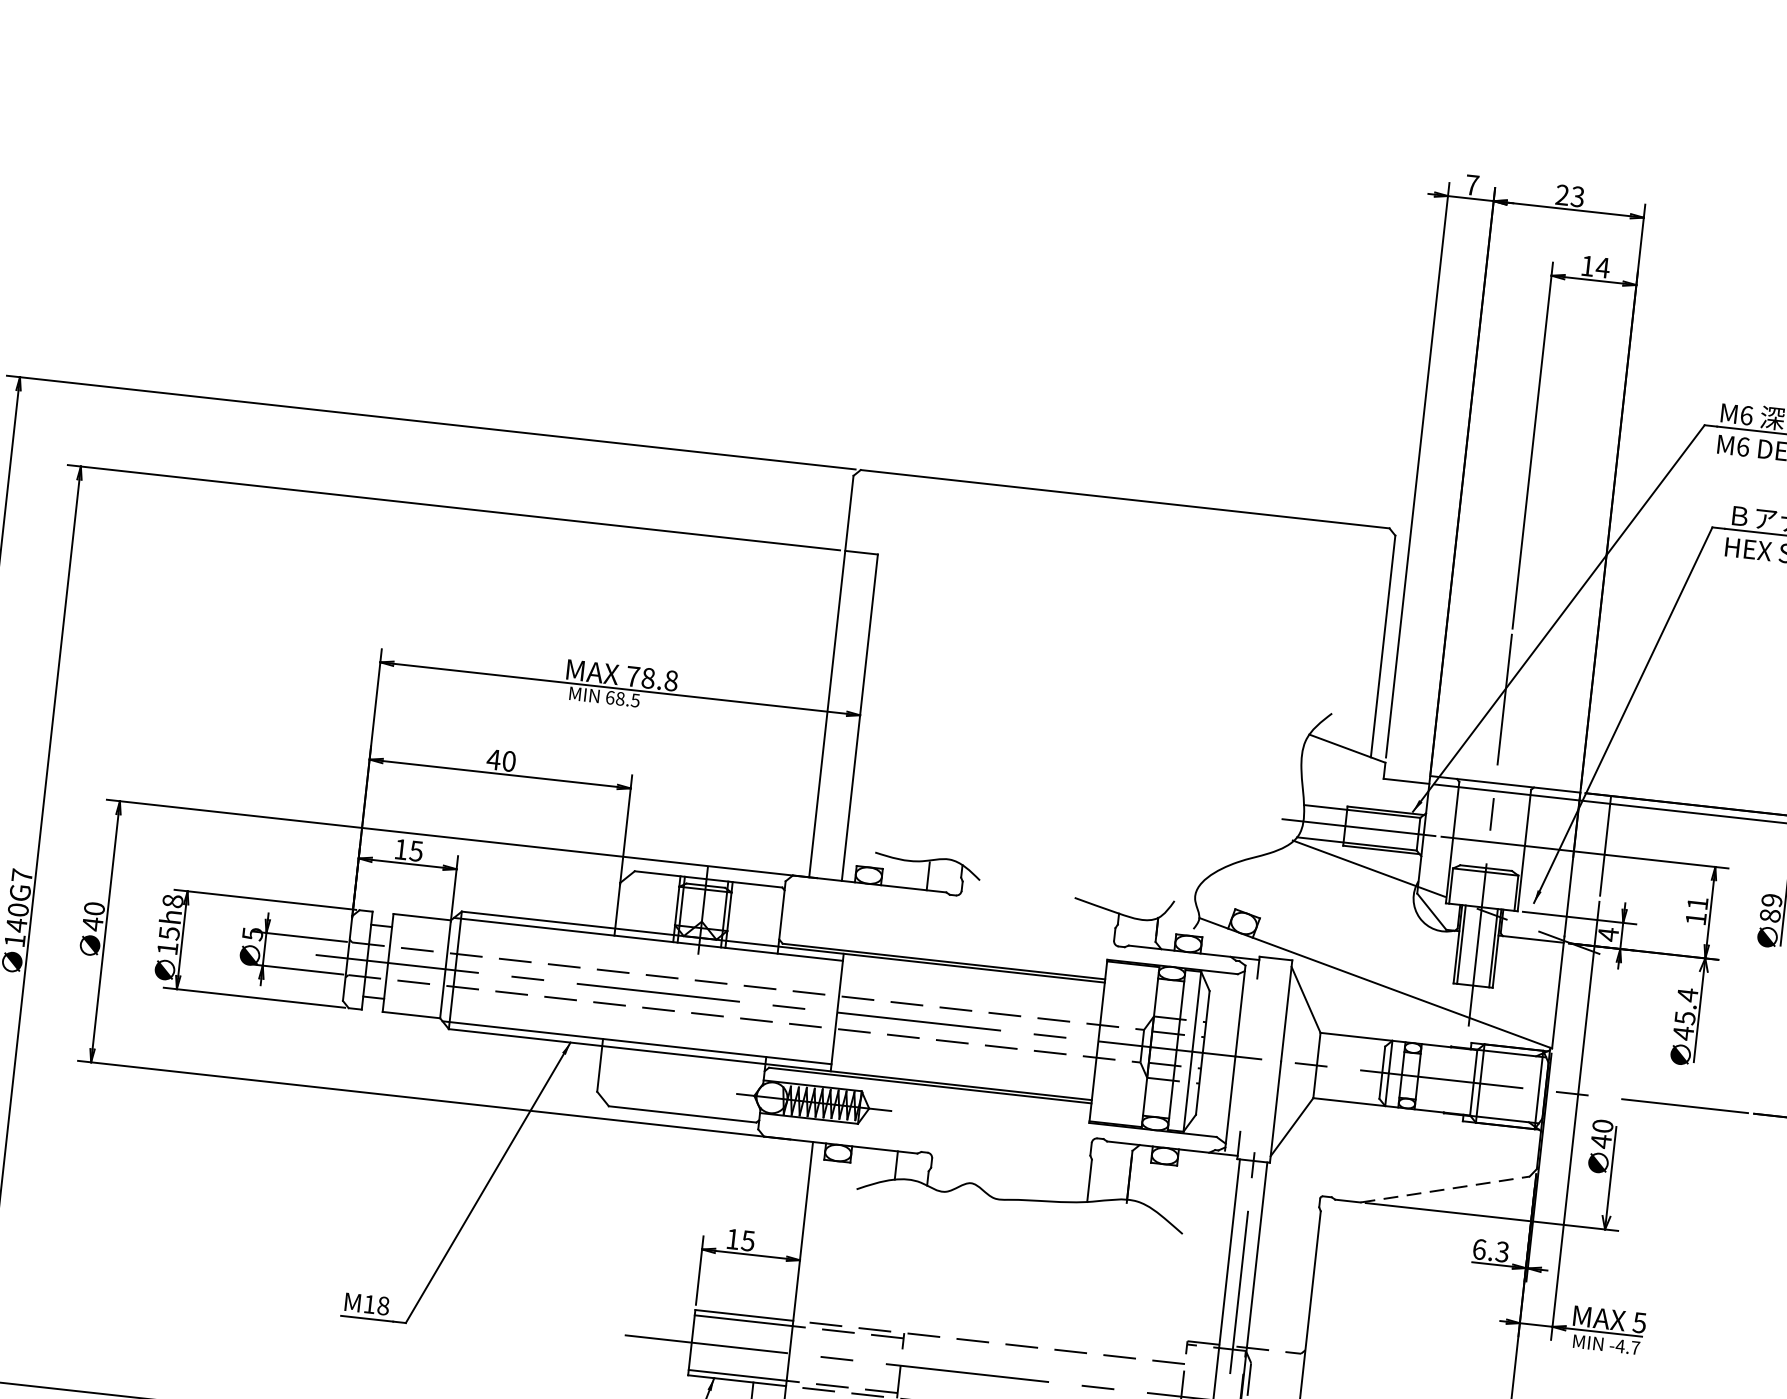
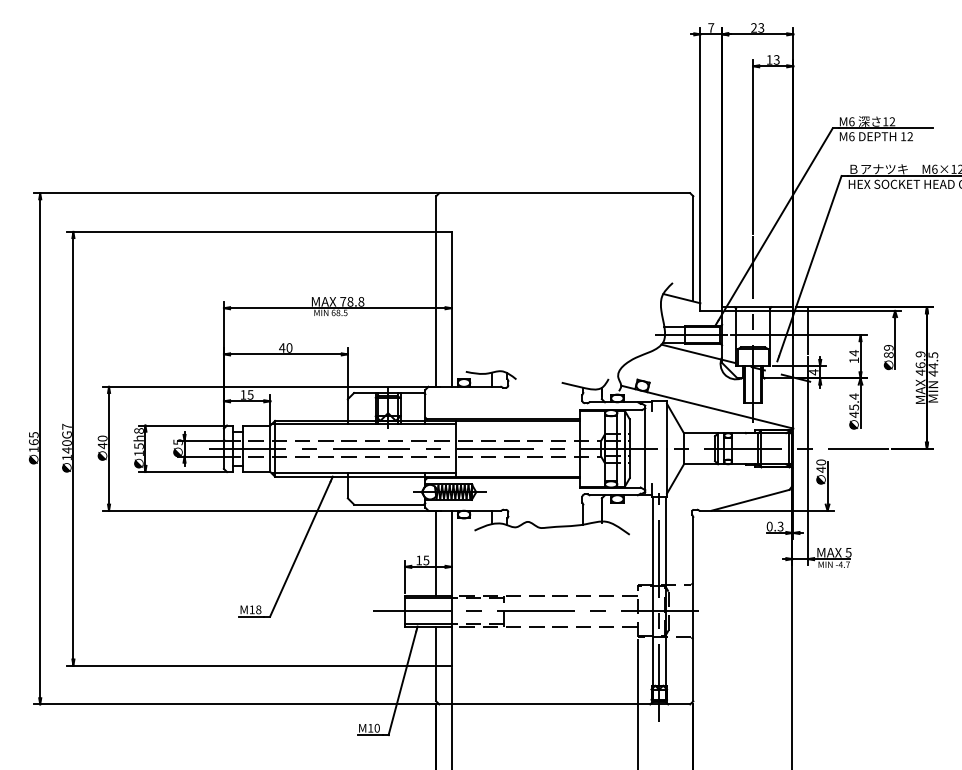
text: (1602, 266) -> (776, 59), 14 -> 13
text: (1696, 904) -> (853, 353), 11 -> 14
line: (1445, 1189) -> (750, 500), dashed -> solid
line: (771, 1226) -> (436, 552), added
text: (1479, 1249) -> (769, 526), 6.3 -> 0.3

